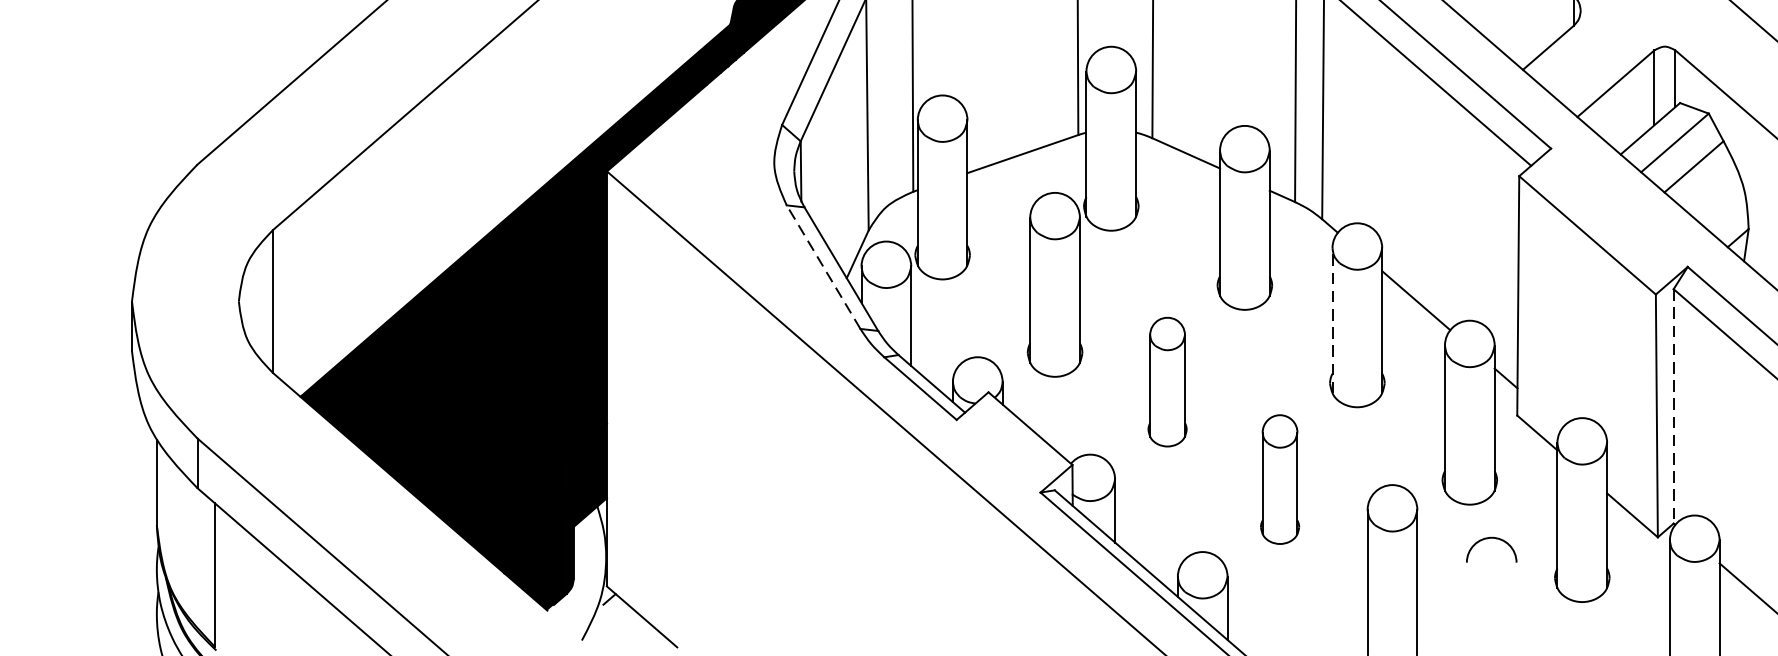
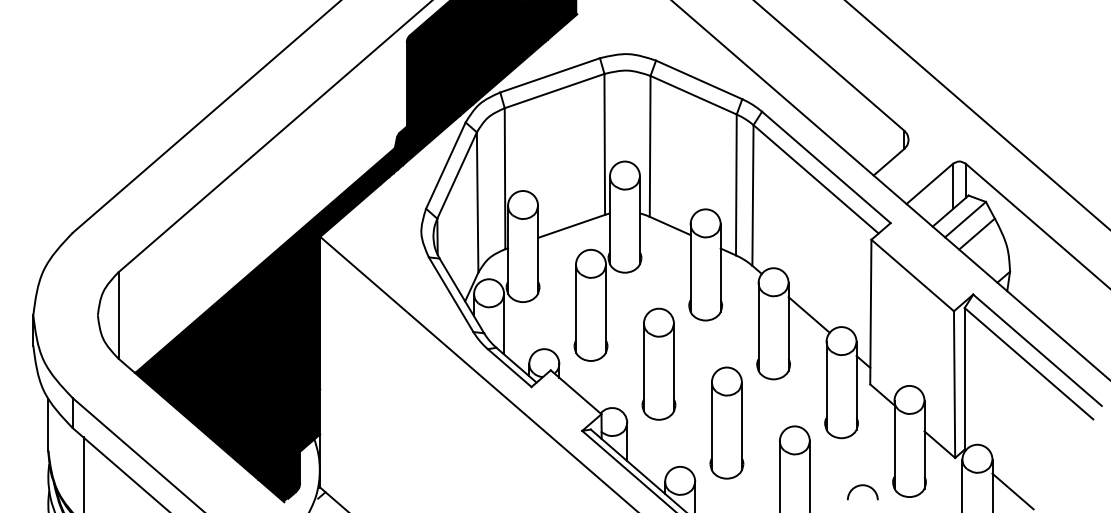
line: (822, 266) -> (450, 294), dashed -> solid
line: (1332, 321) -> (758, 327), dashed -> solid
part: (1166, 380) -> (658, 363), size x1.43
line: (1673, 405) -> (964, 378), dashed -> solid
part: (1279, 478) -> (726, 422), size x1.43
arc: (1491, 539) -> (862, 486), moved

